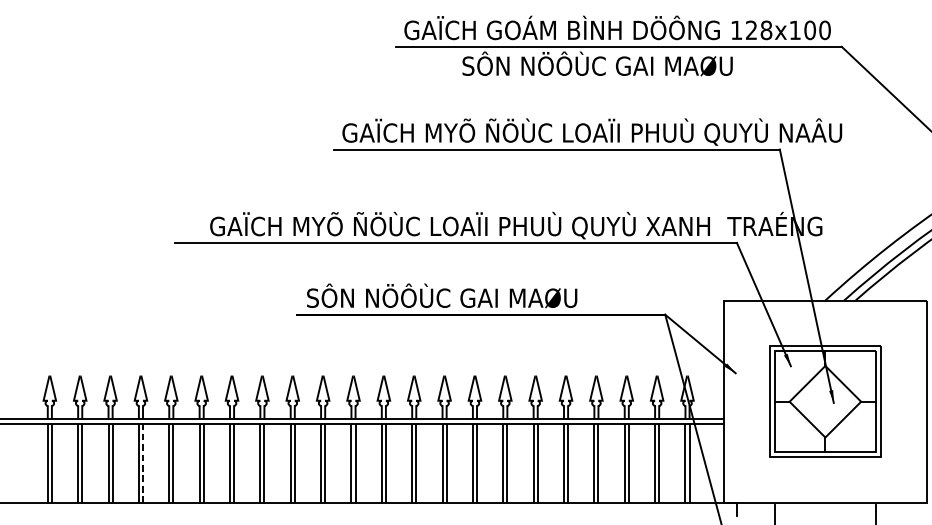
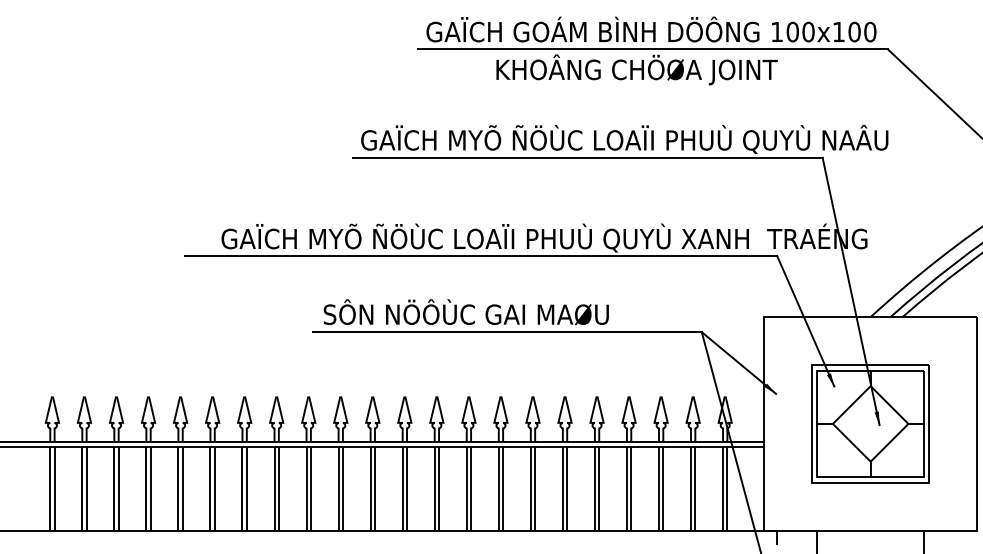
text: (758, 29) -> (800, 31), 128x100 -> 100x100
text: (599, 65) -> (632, 69), SÔN NÖÔÙC GAI MAØU -> KHOÂNG CHÖØA JOINT
line: (142, 462) -> (150, 488), dashed -> solid

